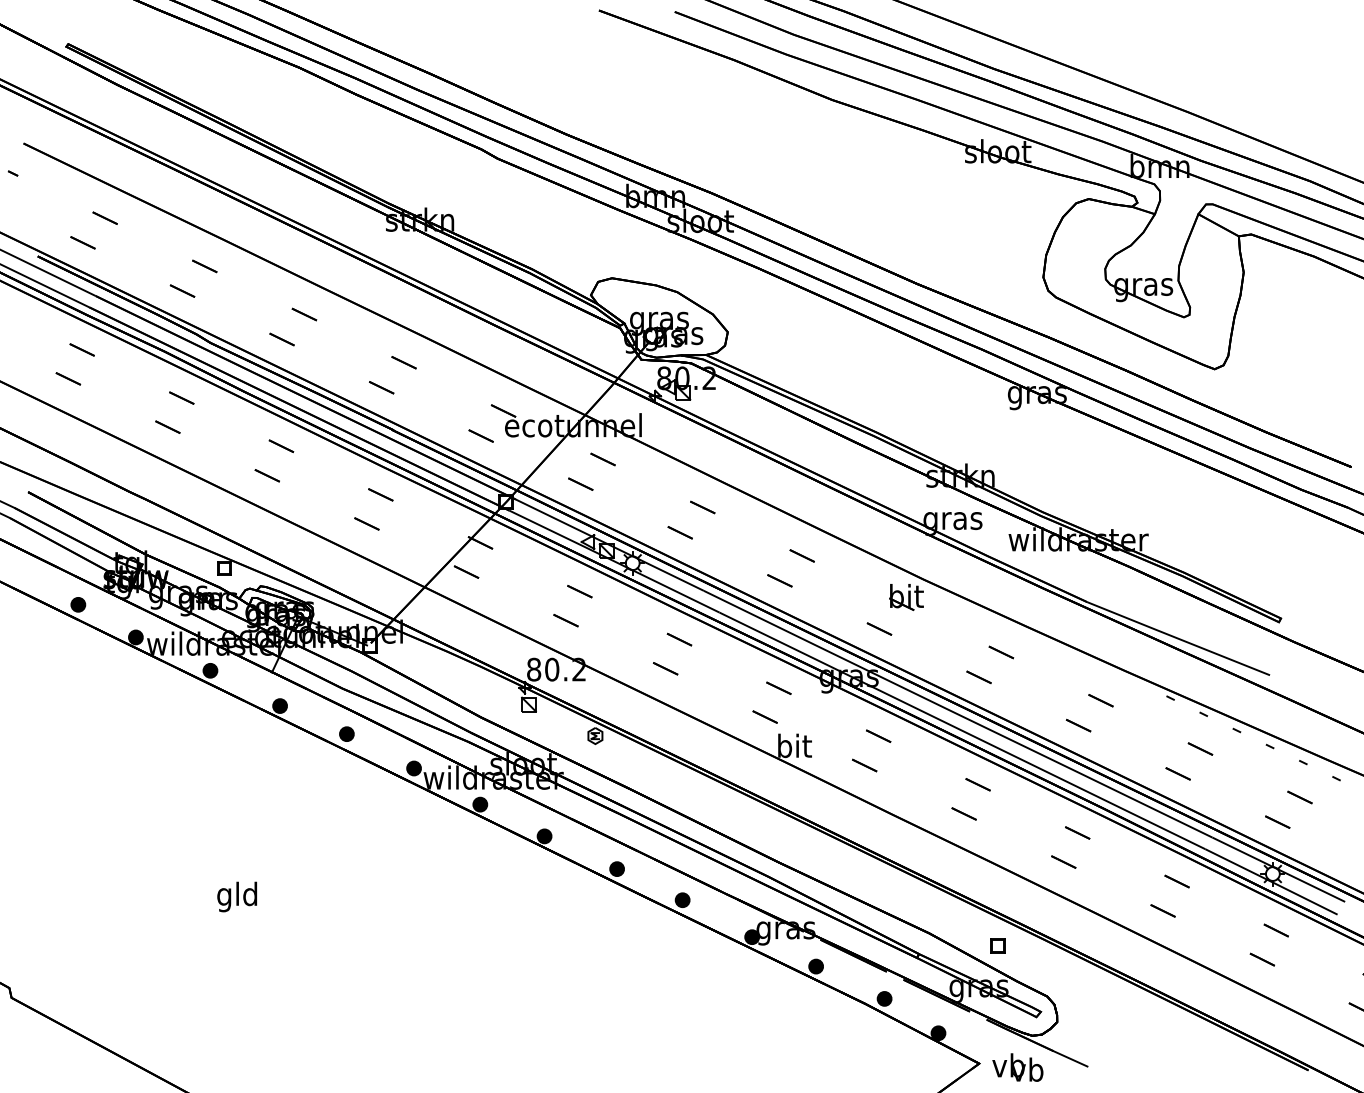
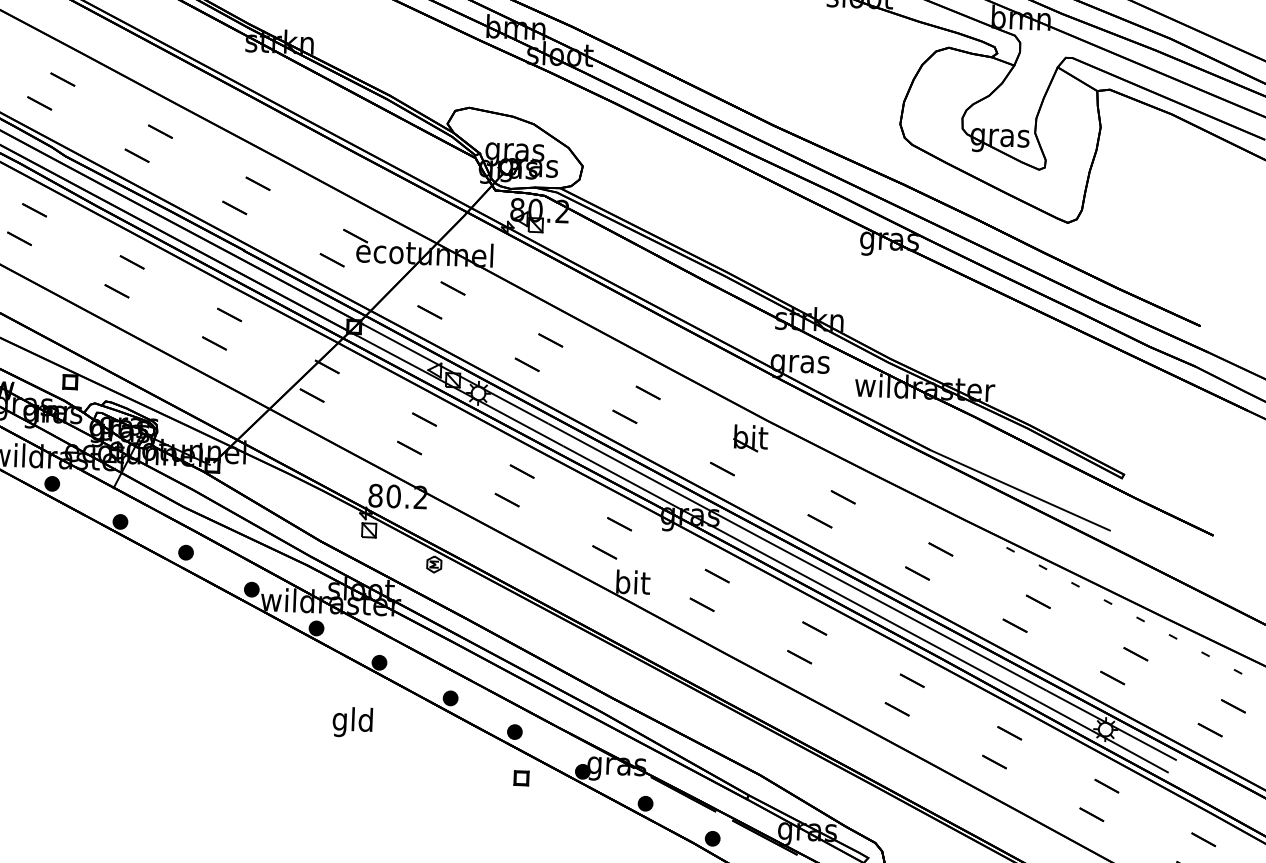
text: (236, 896) -> (352, 721), moved
part: (997, 945) -> (520, 777), moved

